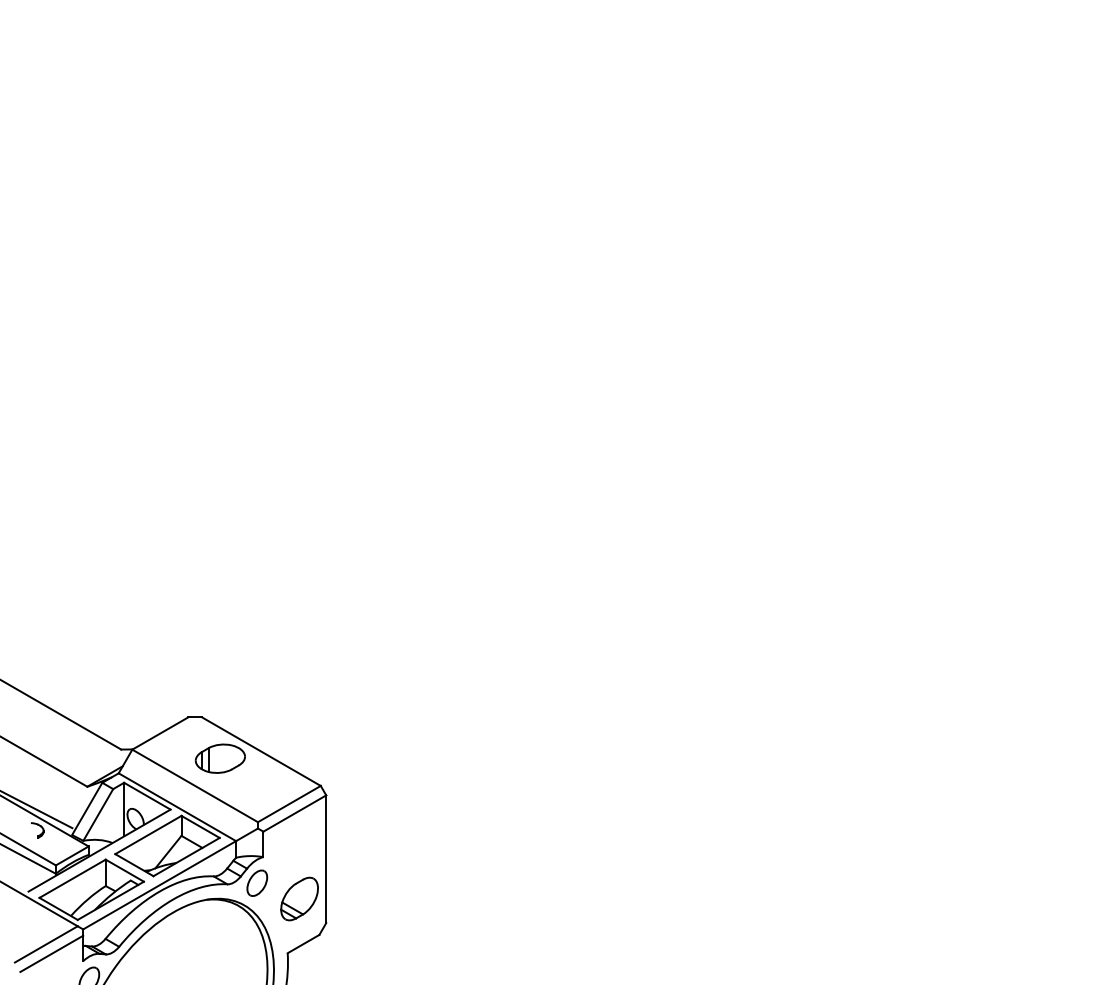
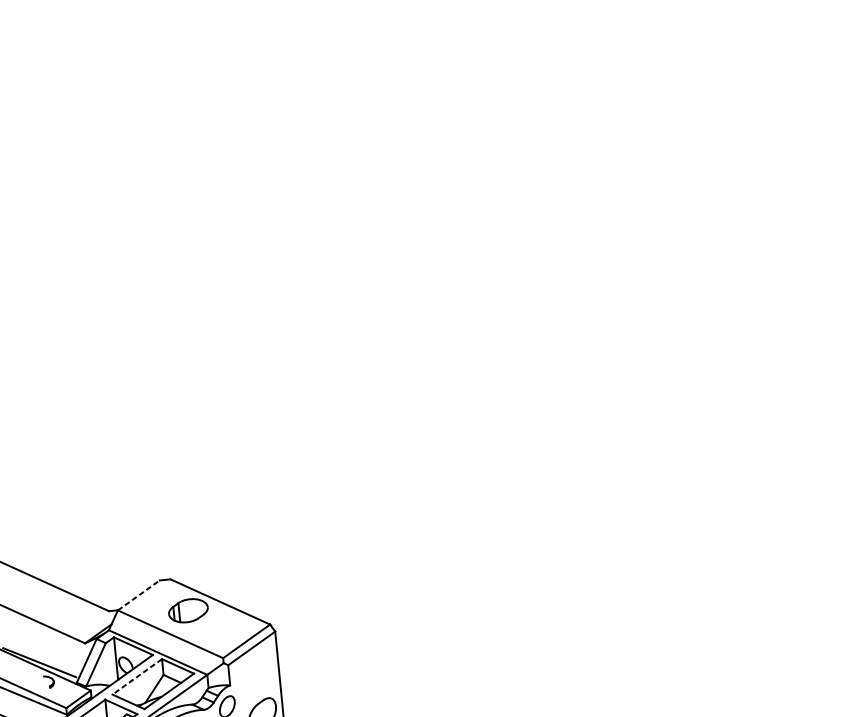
line: (160, 733) -> (138, 595), solid -> dashed
line: (147, 835) -> (136, 677), solid -> dashed

